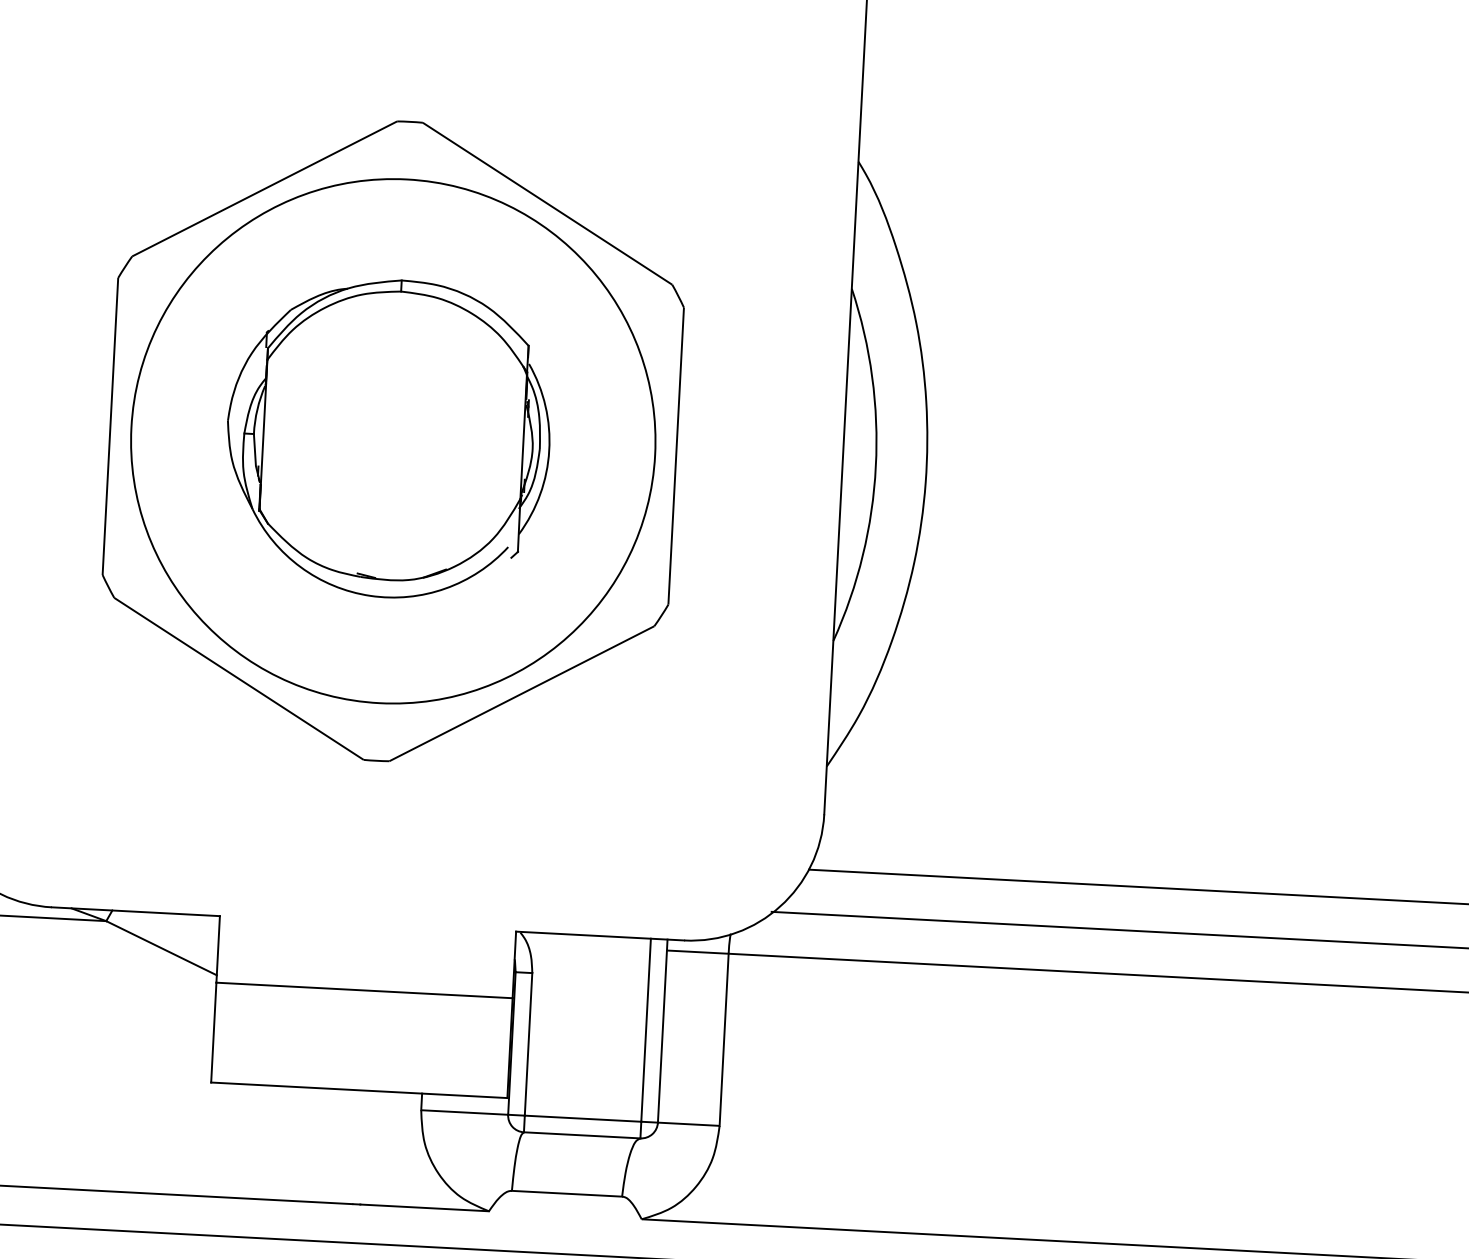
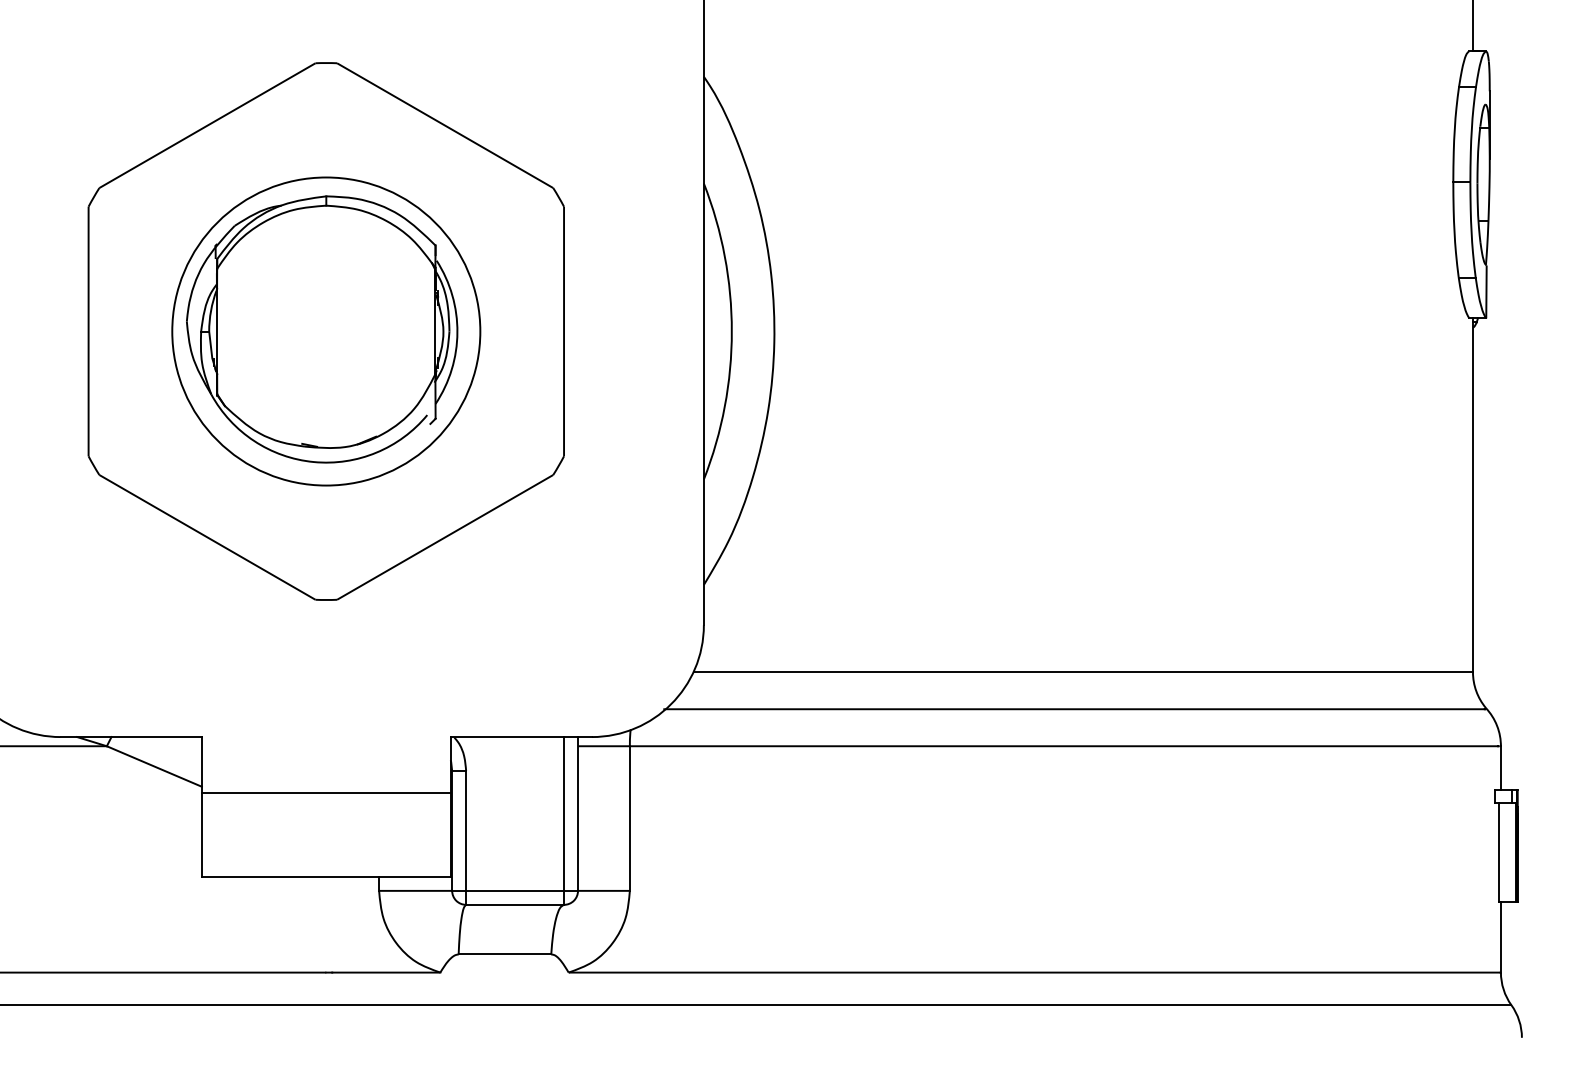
circle: (393, 441) -> (326, 331), size x0.7

